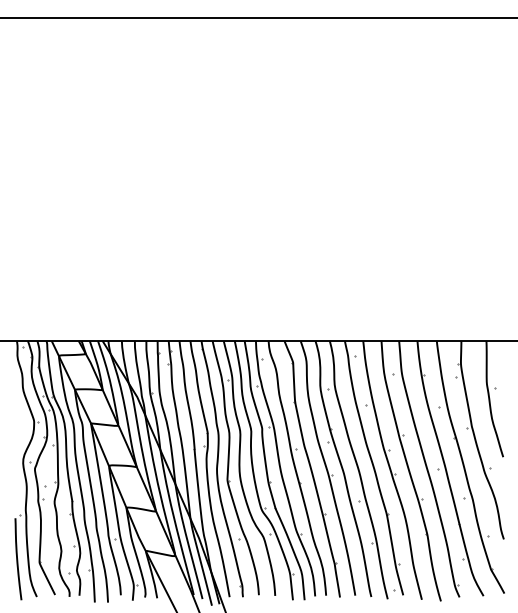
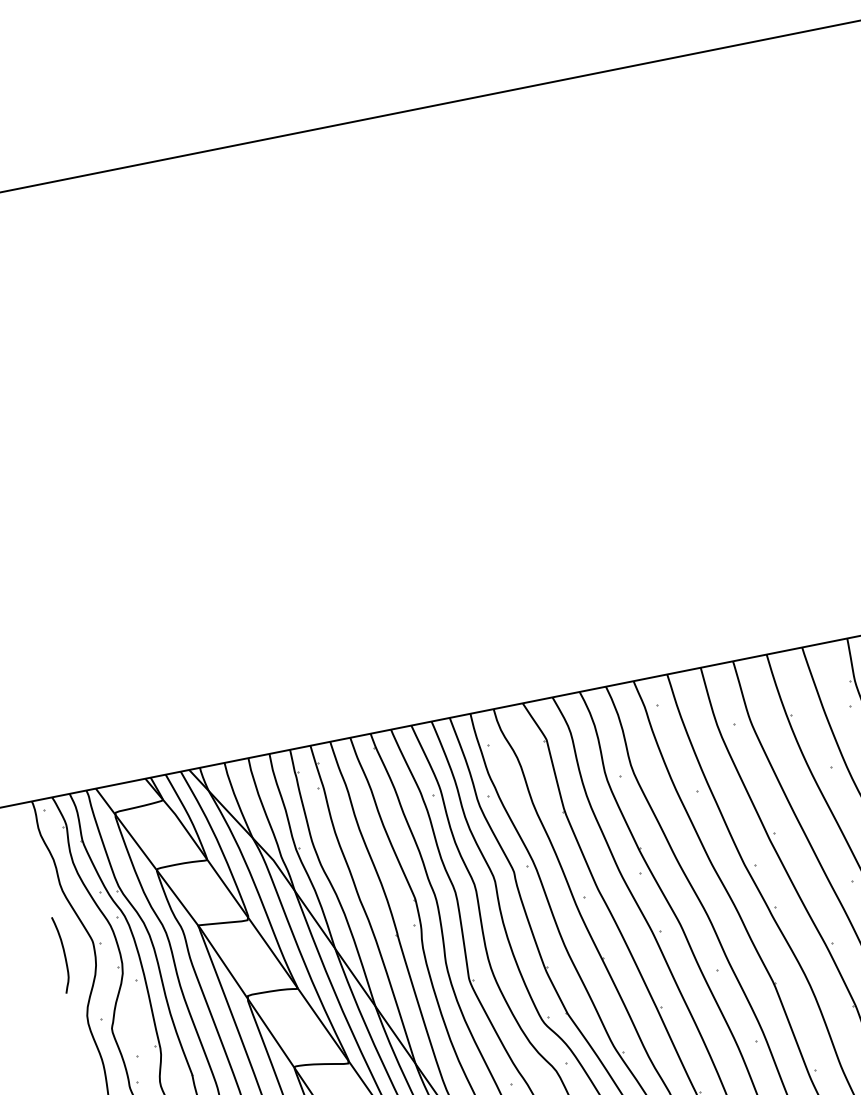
curve: (17, 424) -> (63, 954), added

